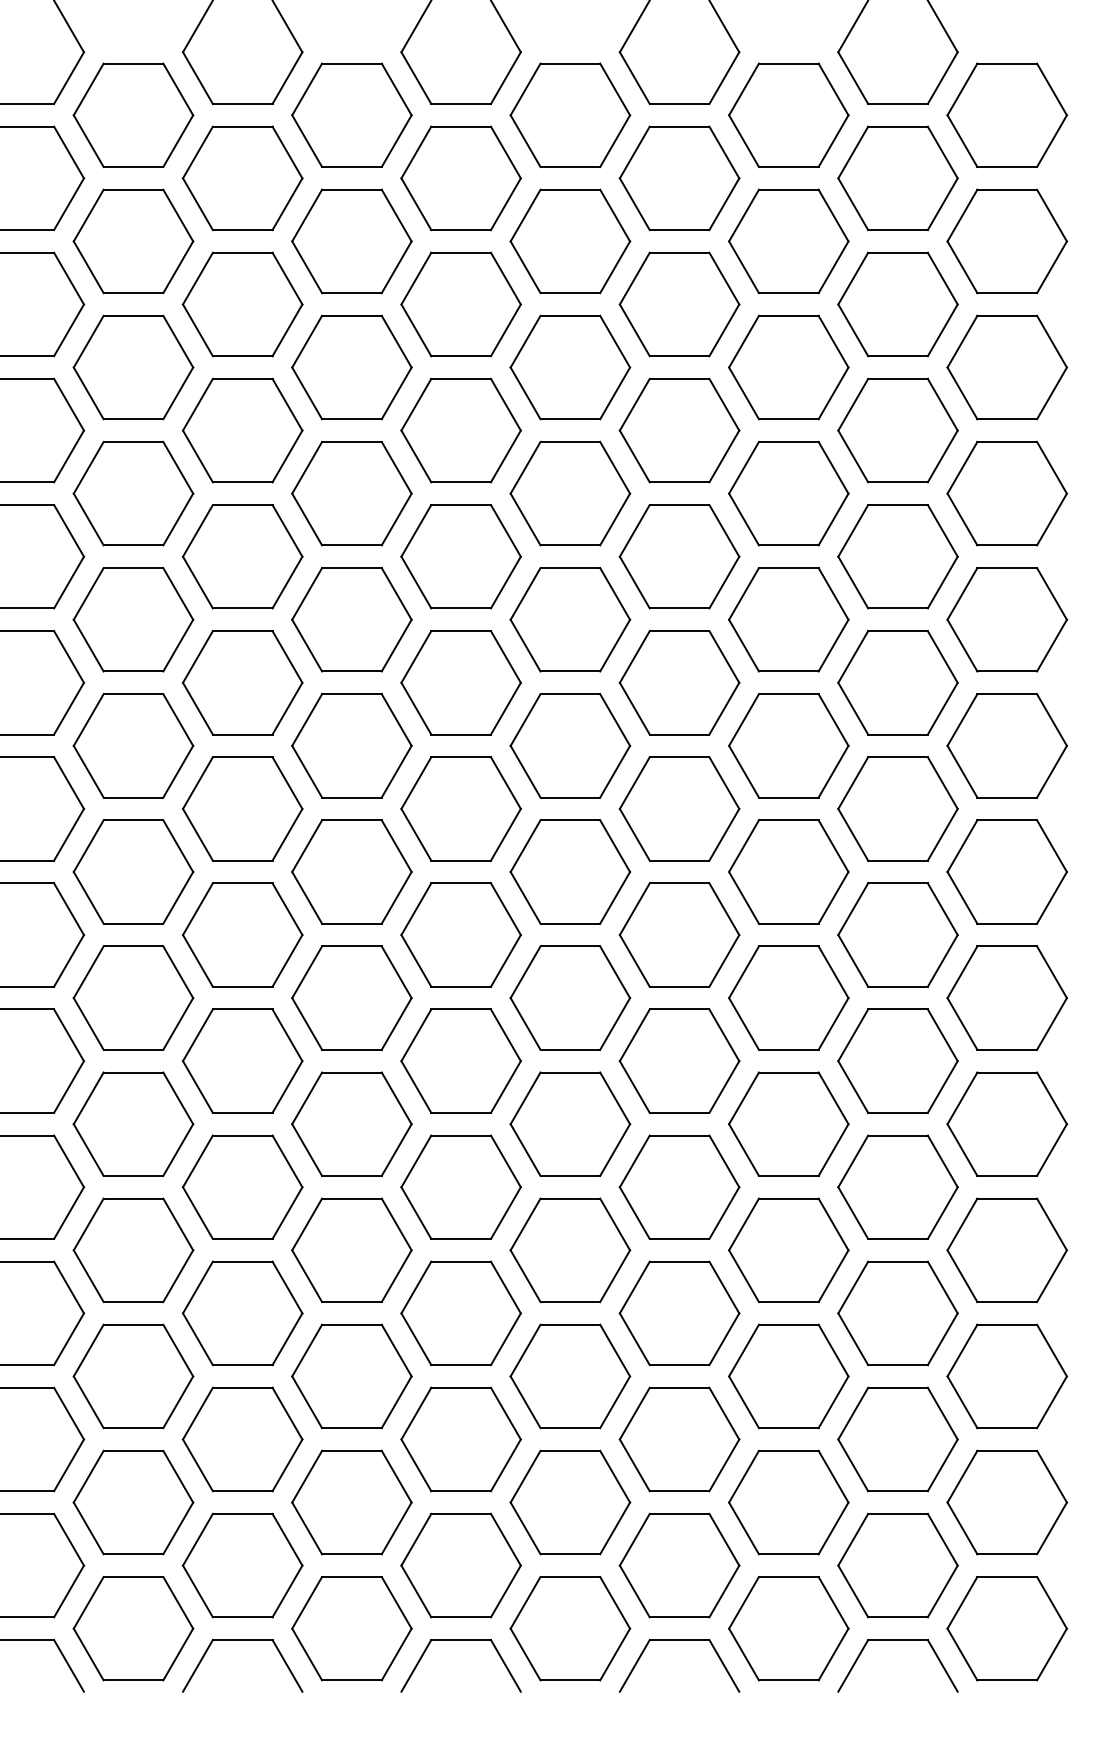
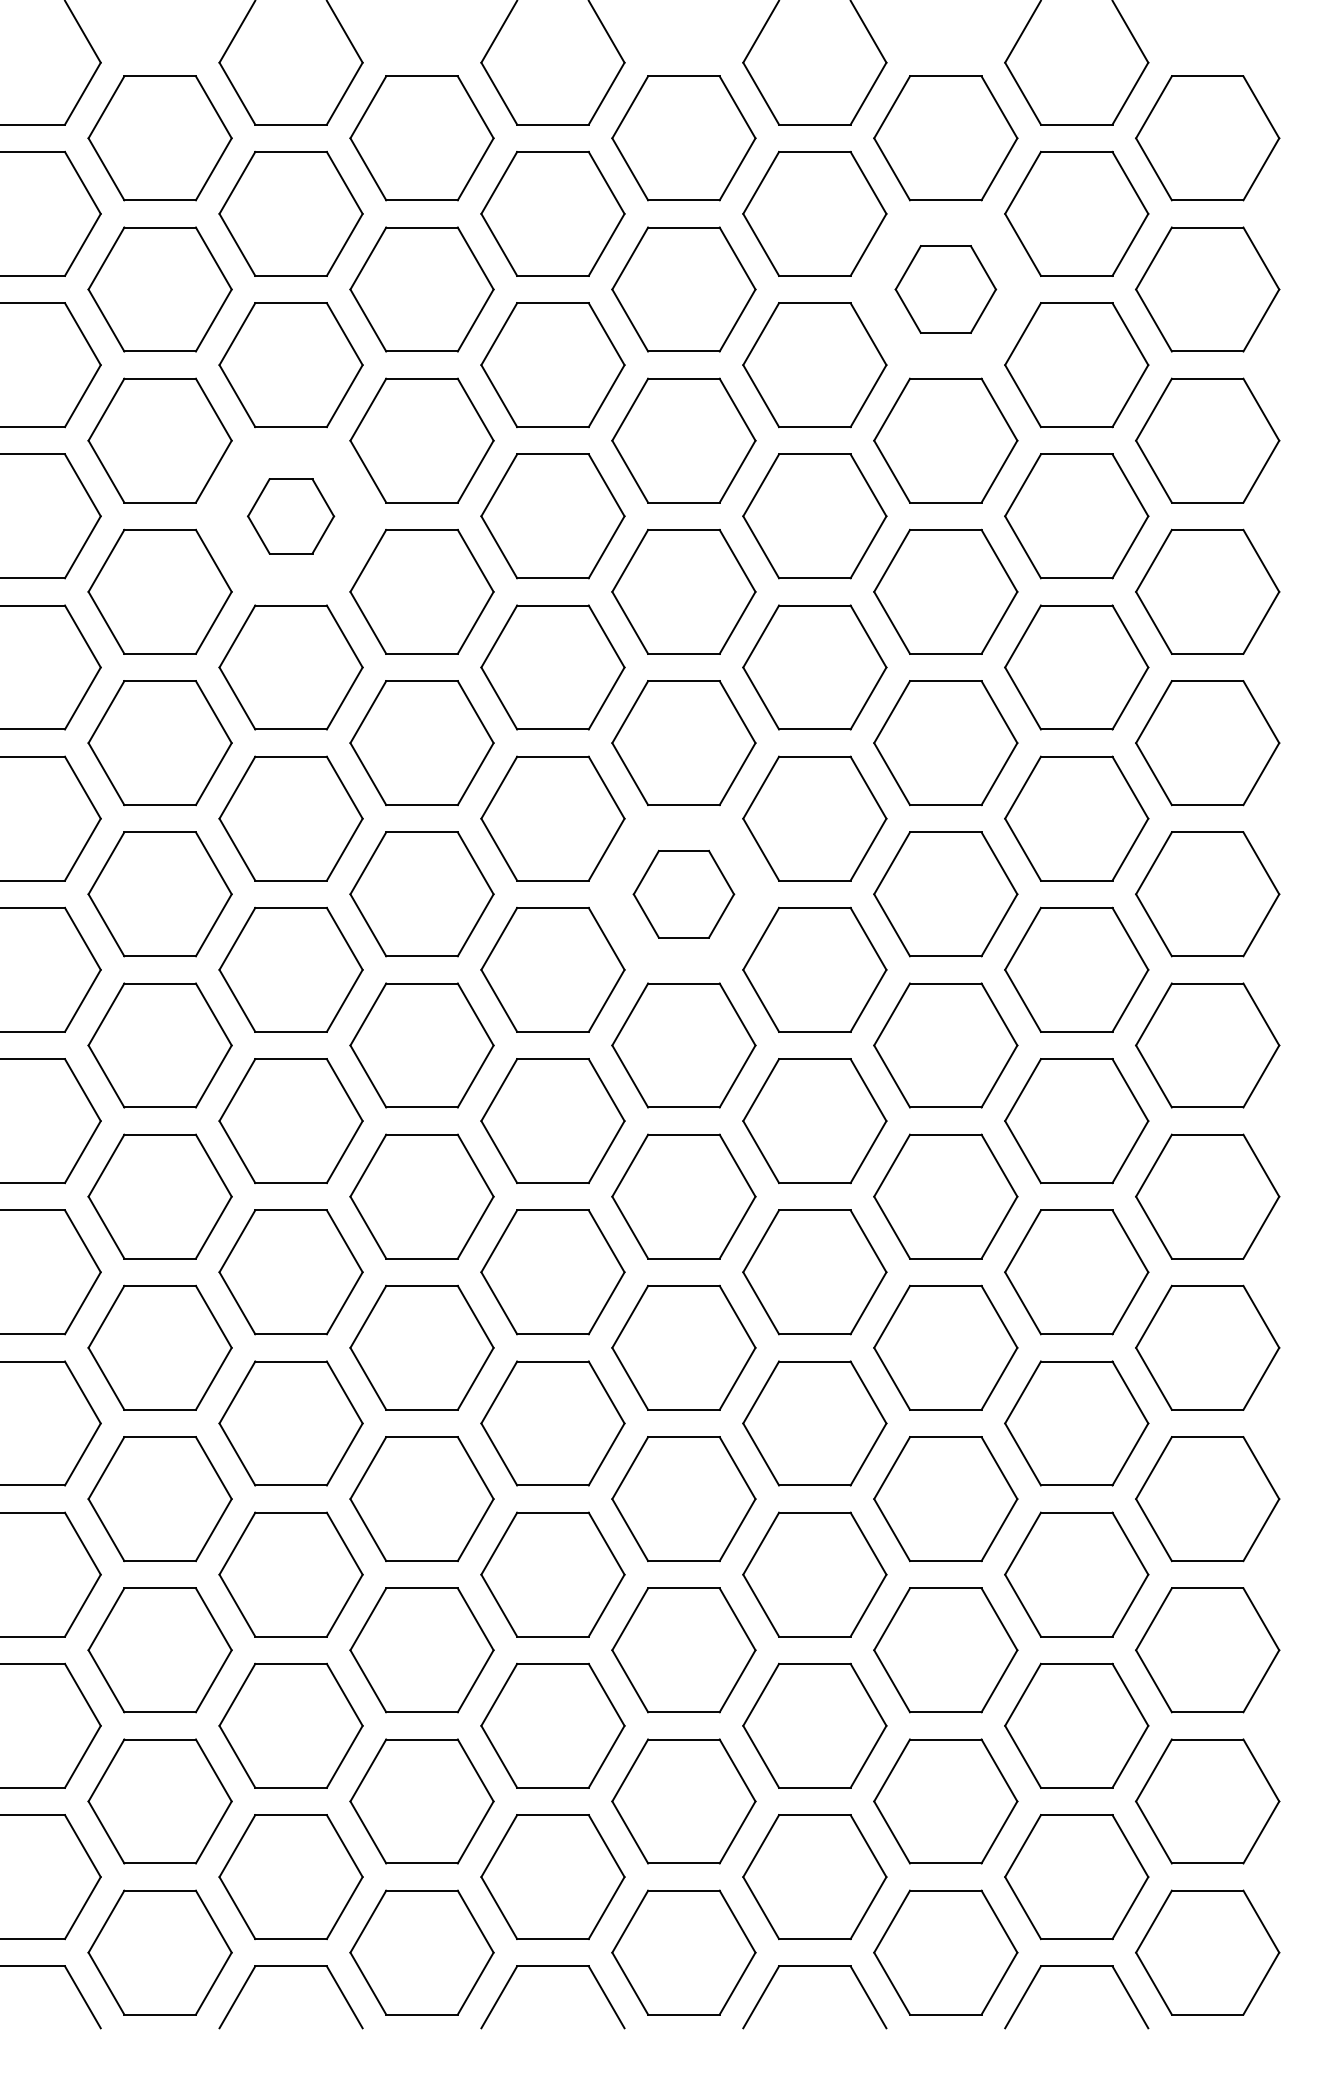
part: (788, 241) -> (945, 289), size x0.7
part: (242, 430) -> (290, 516), size x0.6
part: (570, 746) -> (683, 894), size x0.7

